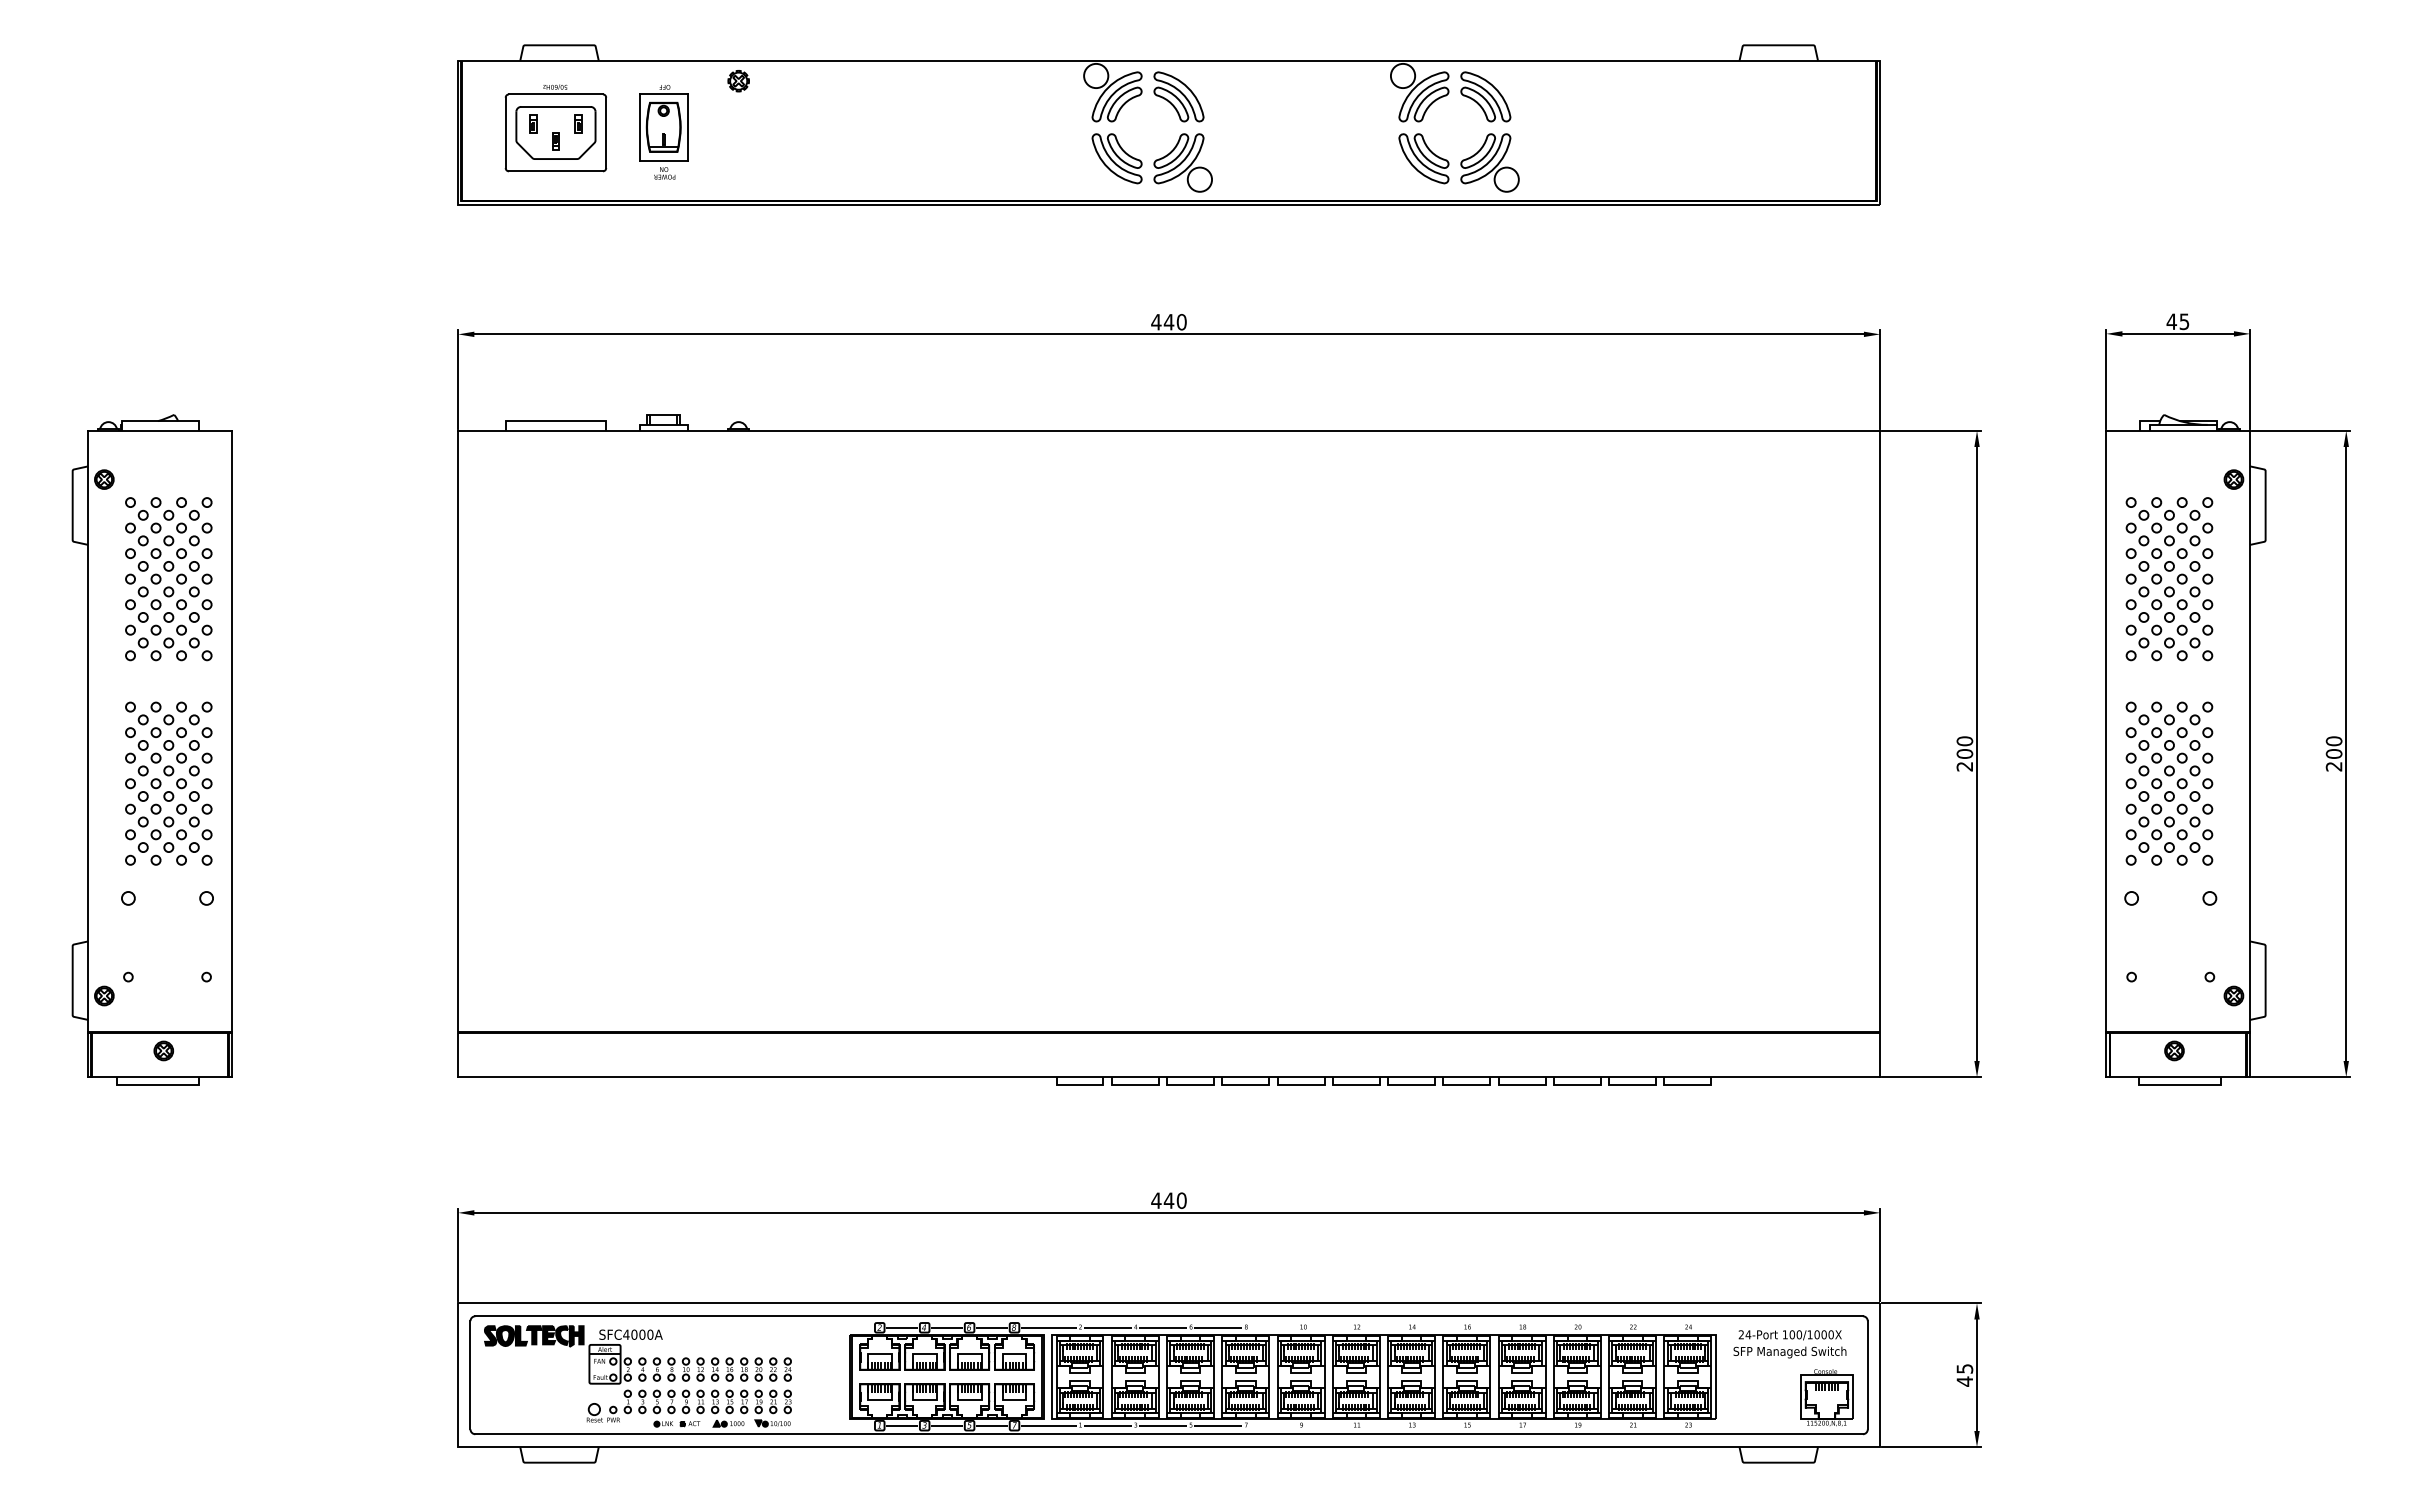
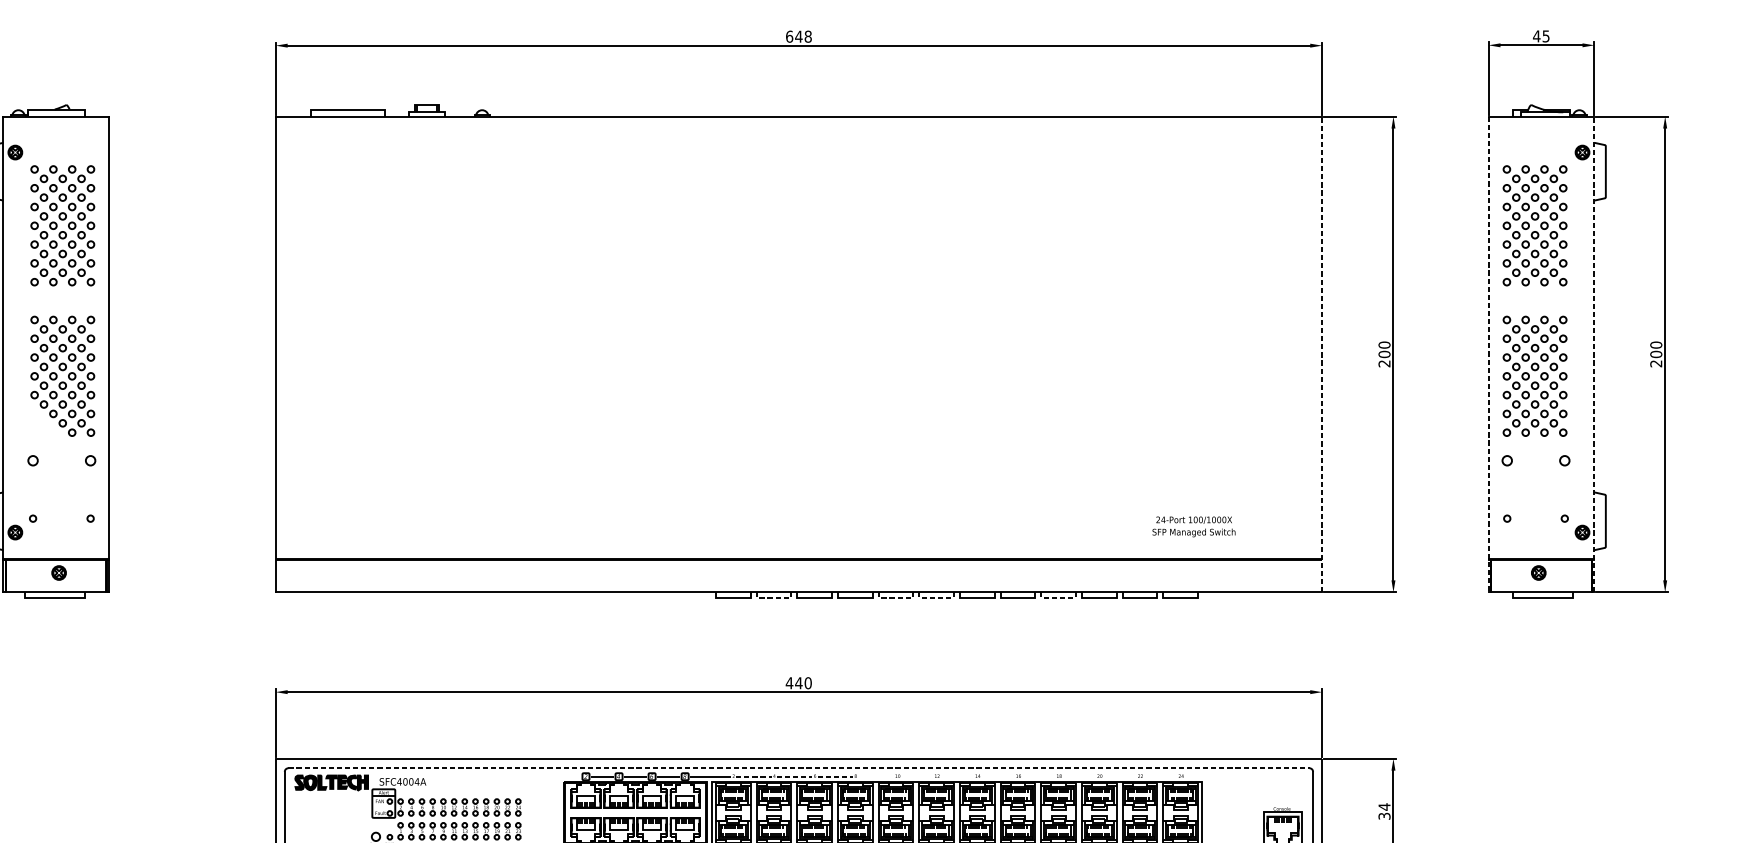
text: (1168, 321) -> (798, 36), 440 -> 648
line: (1880, 753) -> (1322, 354), solid -> dashed
line: (2250, 753) -> (1594, 354), solid -> dashed
line: (2106, 754) -> (1488, 354), solid -> dashed
part: (143, 847) -> (44, 423), removed
line: (1134, 1084) -> (773, 597), solid -> dashed
line: (1300, 1084) -> (895, 597), solid -> dashed
line: (1355, 1084) -> (936, 597), solid -> dashed
line: (1521, 1084) -> (1058, 597), solid -> dashed
line: (1169, 1316) -> (799, 768), solid -> dashed
line: (1108, 1327) -> (754, 776), solid -> dashed
line: (1163, 1327) -> (794, 776), solid -> dashed
line: (1218, 1327) -> (835, 776), solid -> dashed
text: (650, 1334) -> (417, 781), SFC4000A -> SFC4004A
text: (1789, 1344) -> (1193, 527), moved
text: (1964, 1374) -> (1384, 811), 45 -> 34

